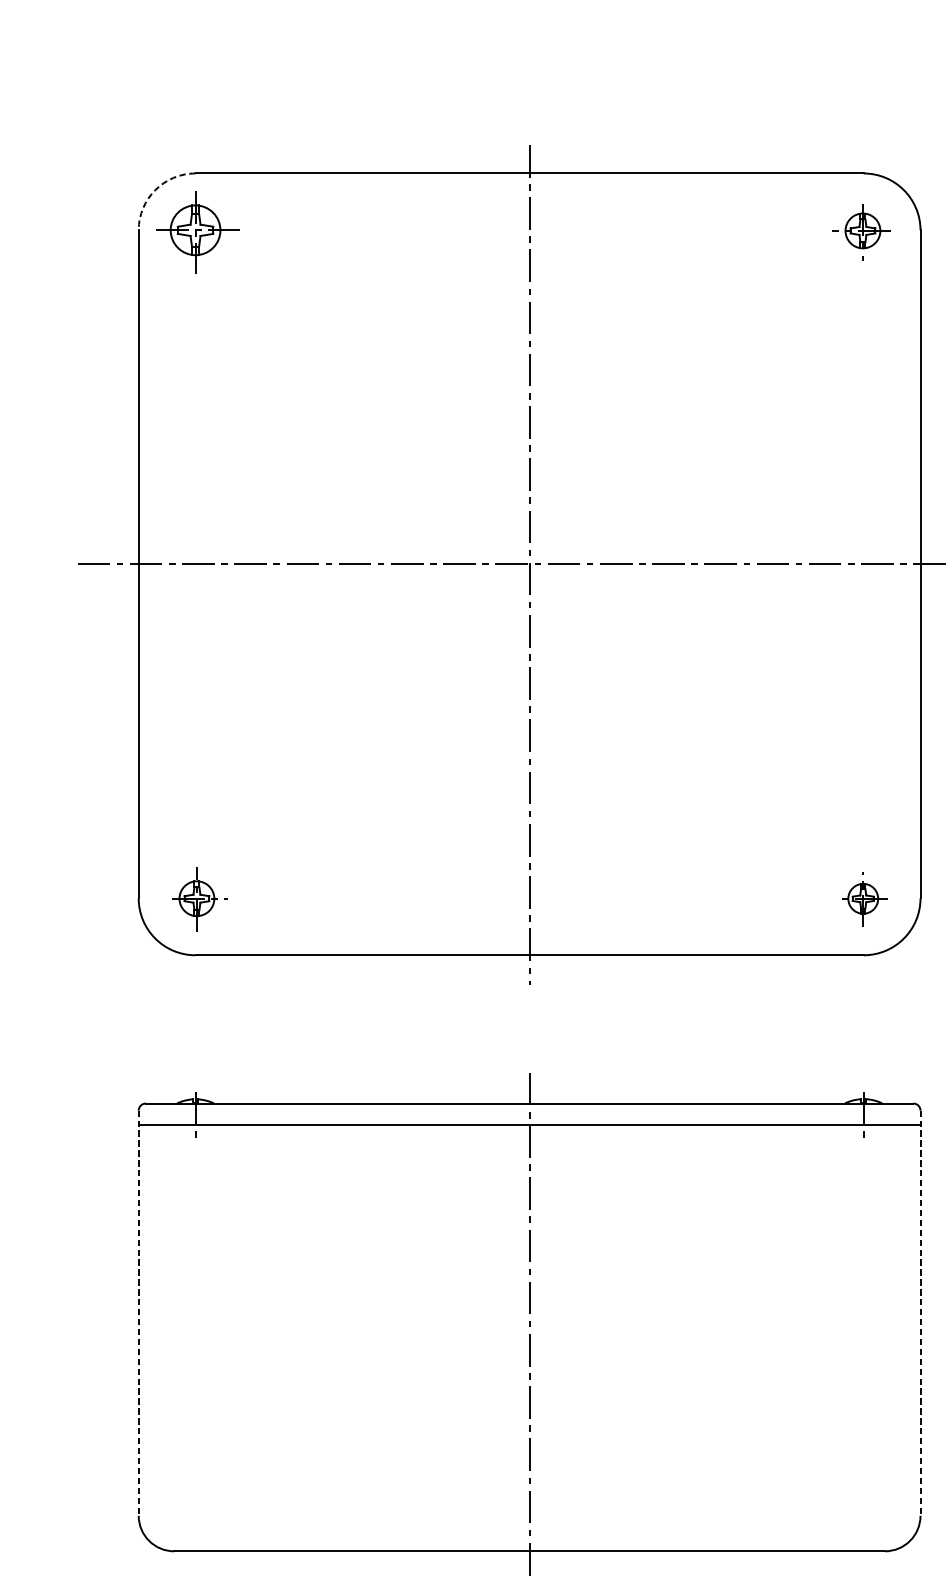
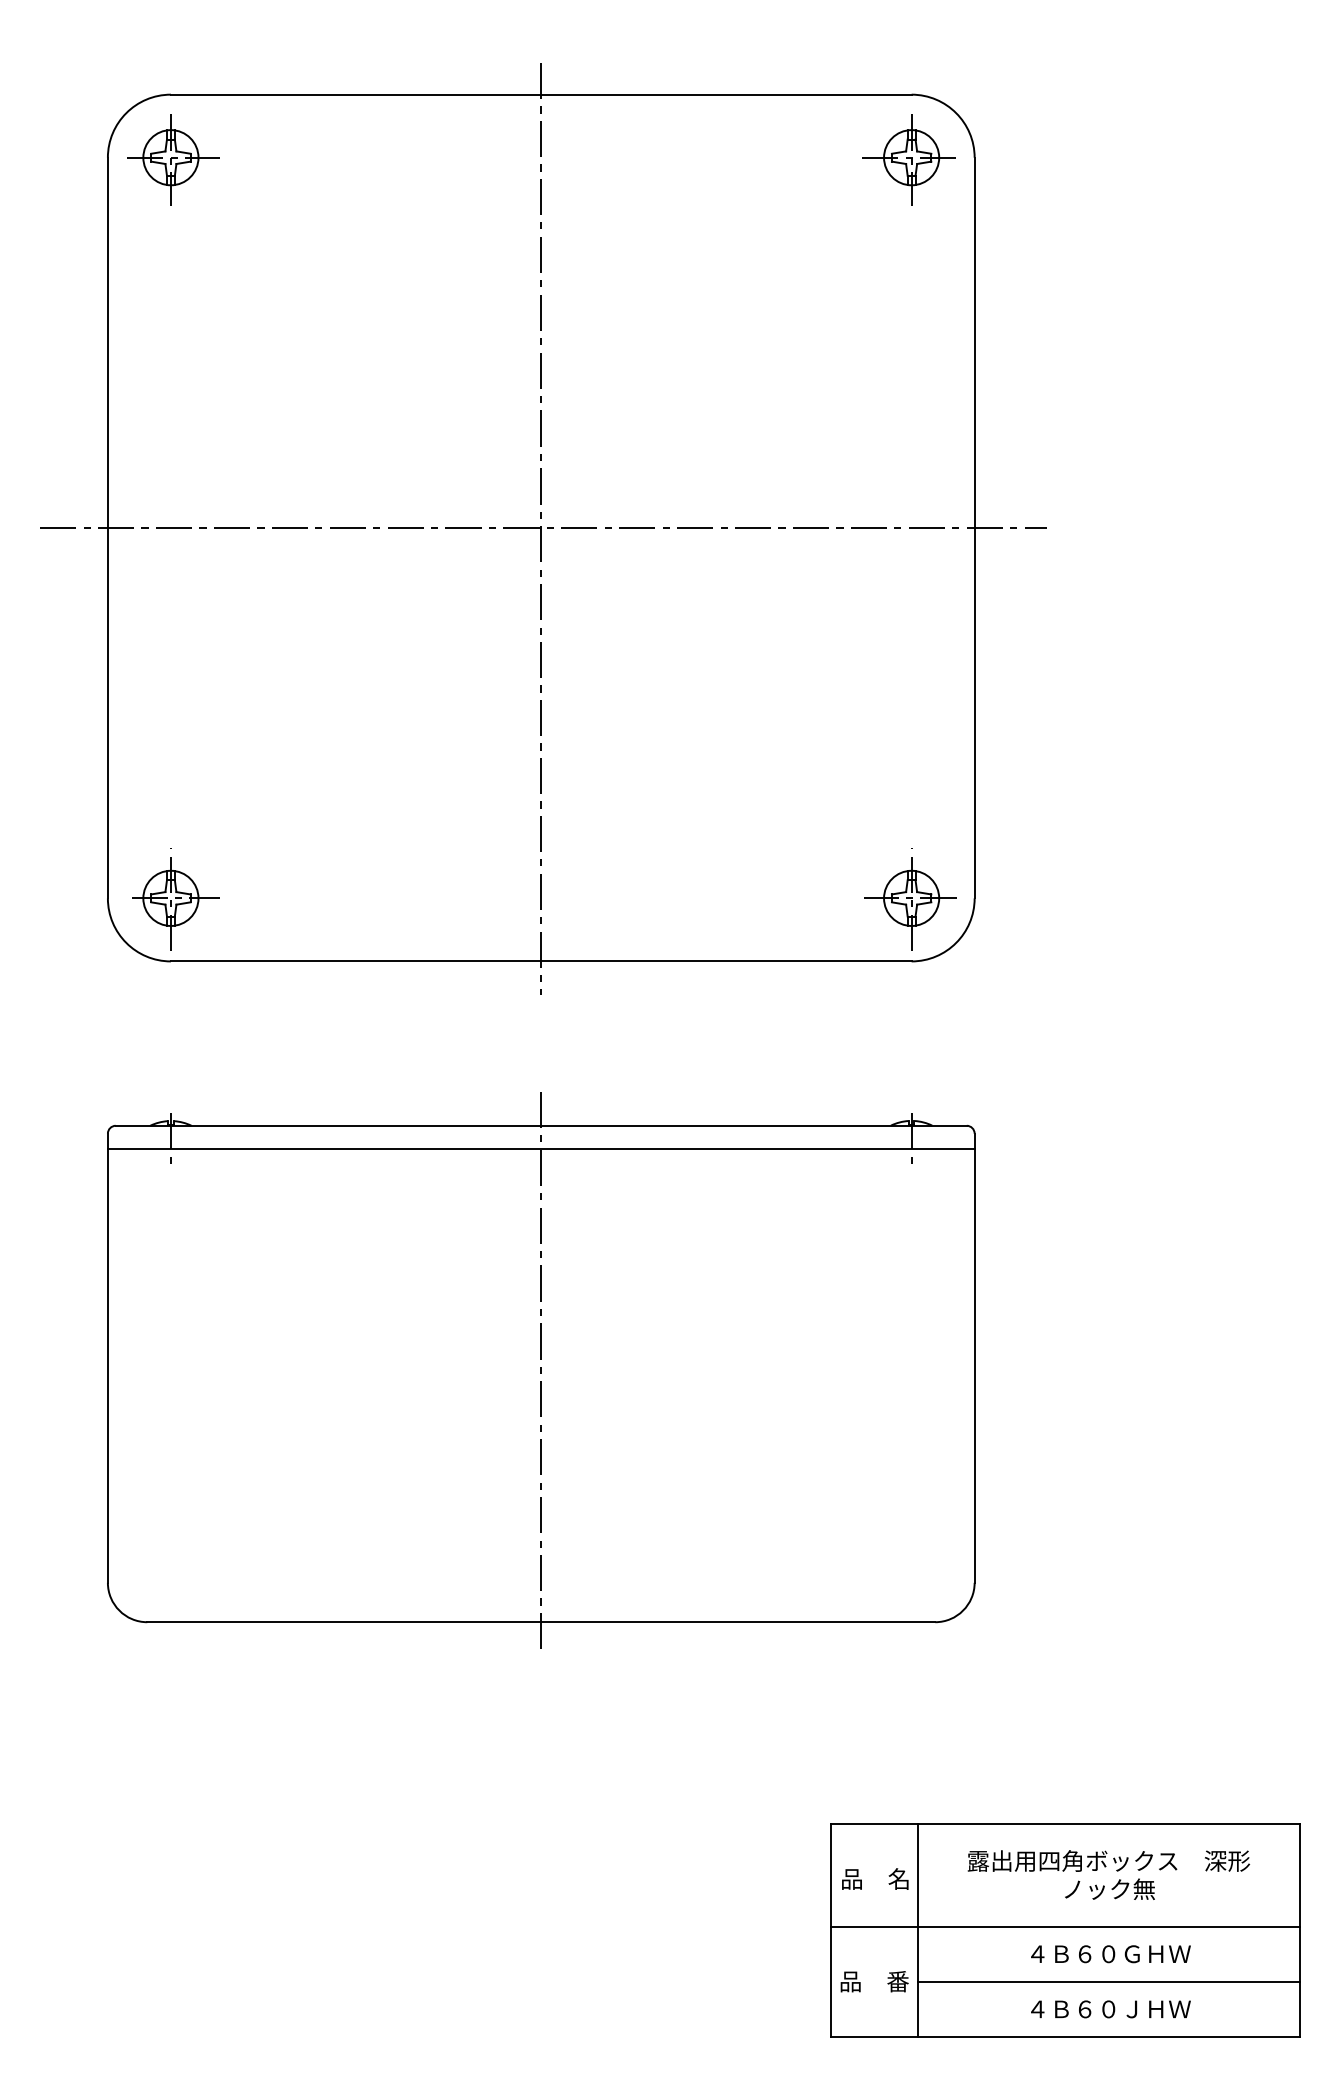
arc: (155, 190) -> (126, 113), dashed -> solid
part: (860, 231) -> (908, 159), size x1.43
part: (199, 899) -> (175, 899), size x1.43
part: (862, 899) -> (910, 899), size x1.67
line: (138, 1313) -> (107, 1358), dashed -> solid
line: (920, 1313) -> (974, 1358), dashed -> solid

